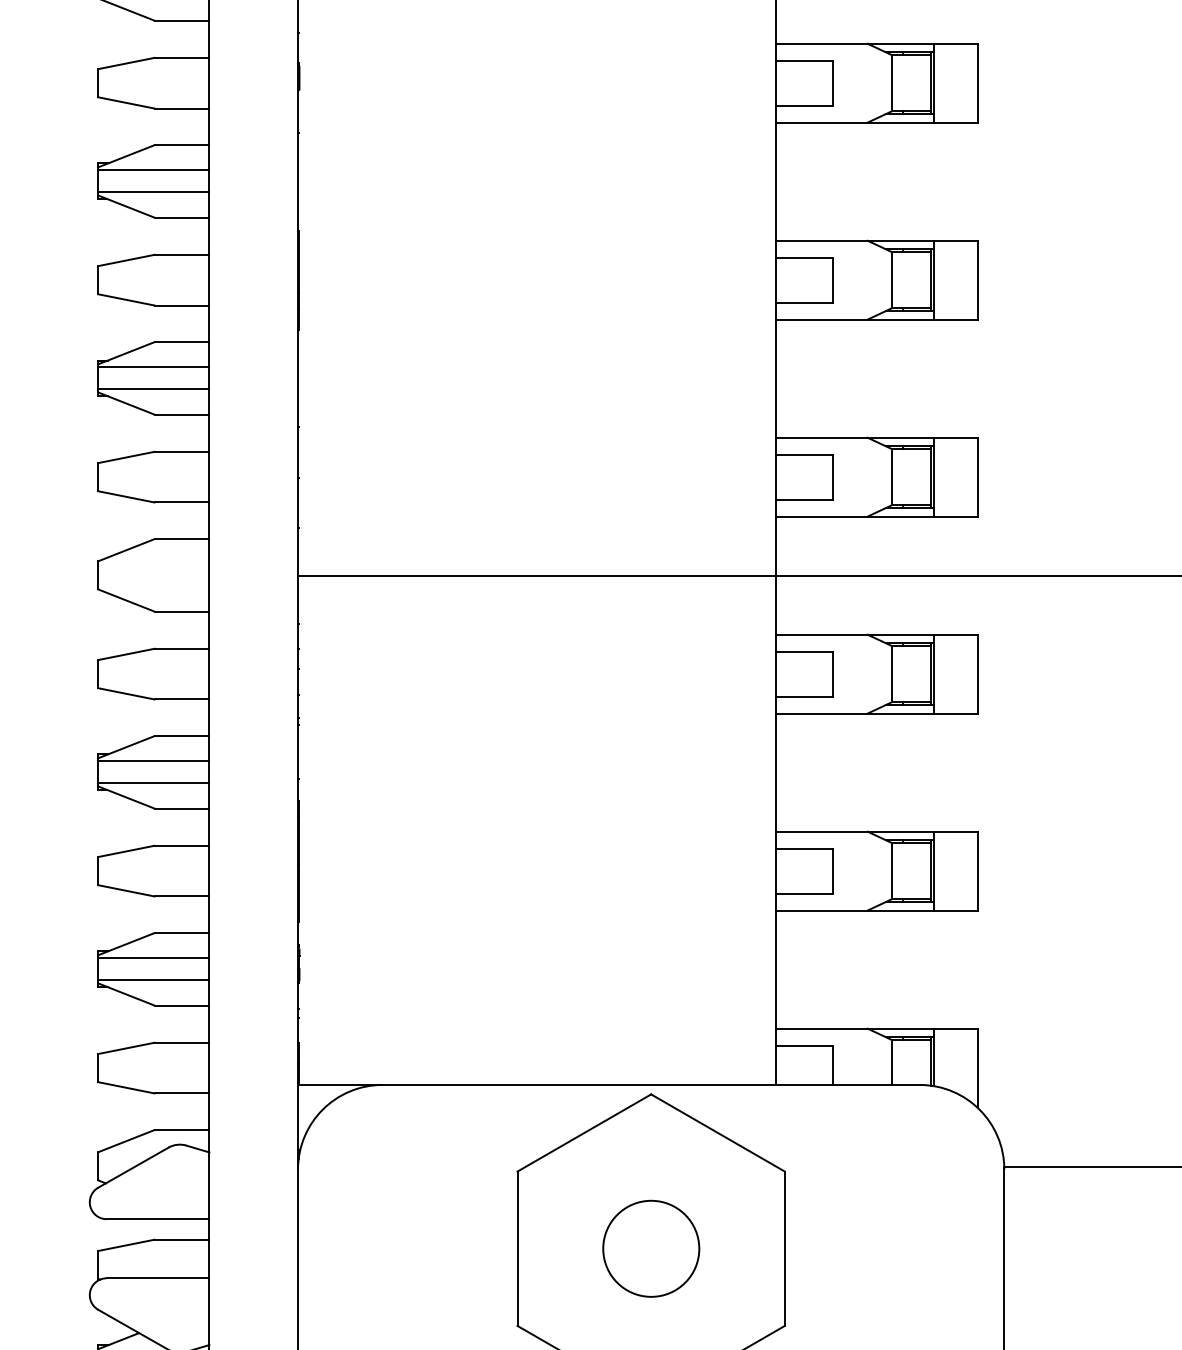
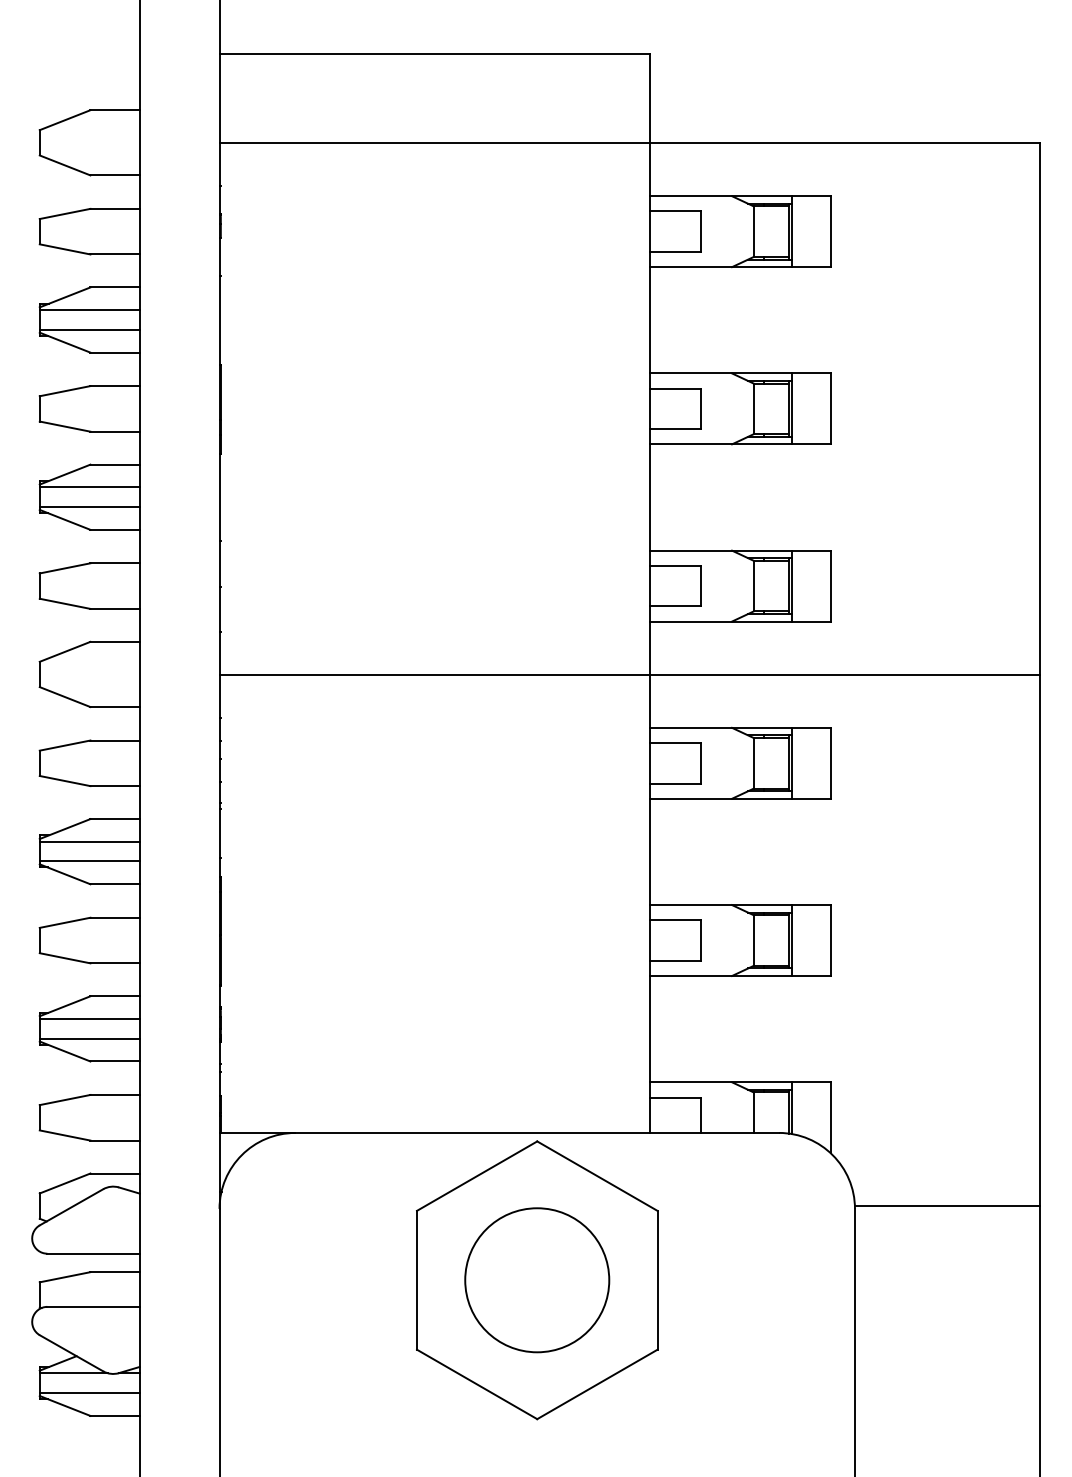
circle: (651, 1248) -> (537, 1280), size x1.67

